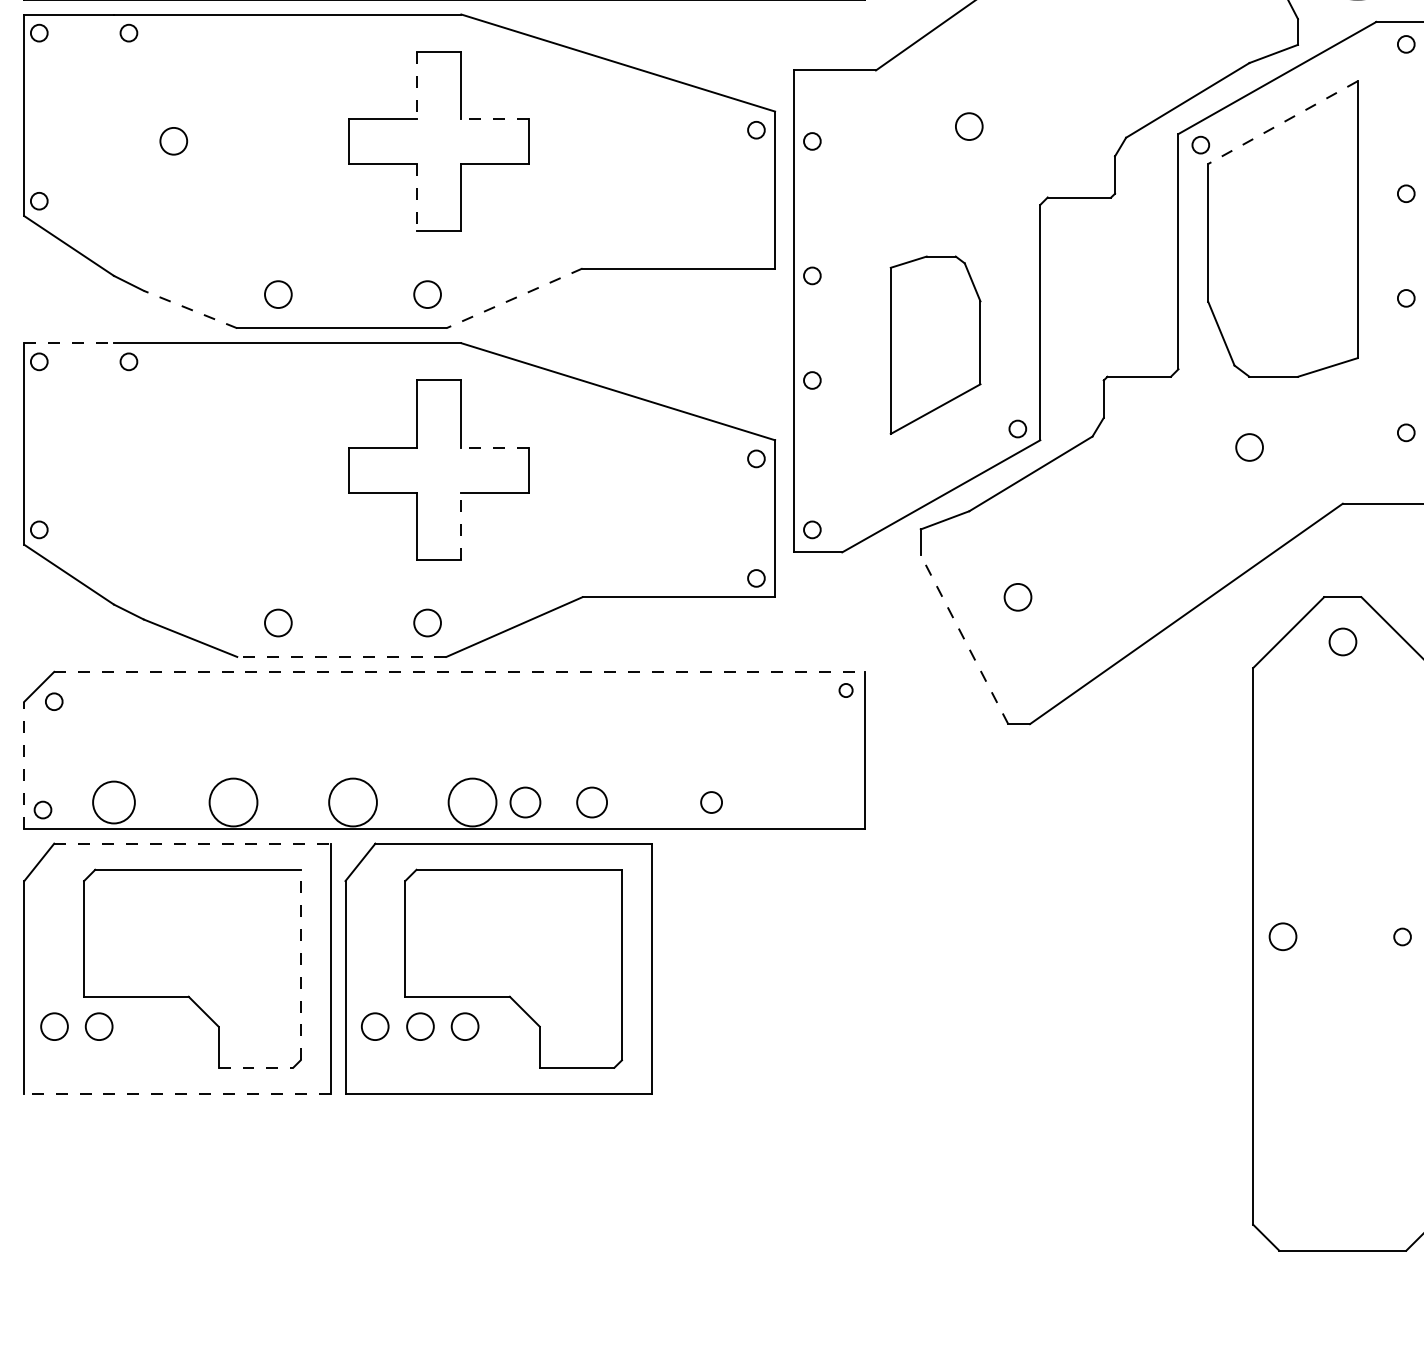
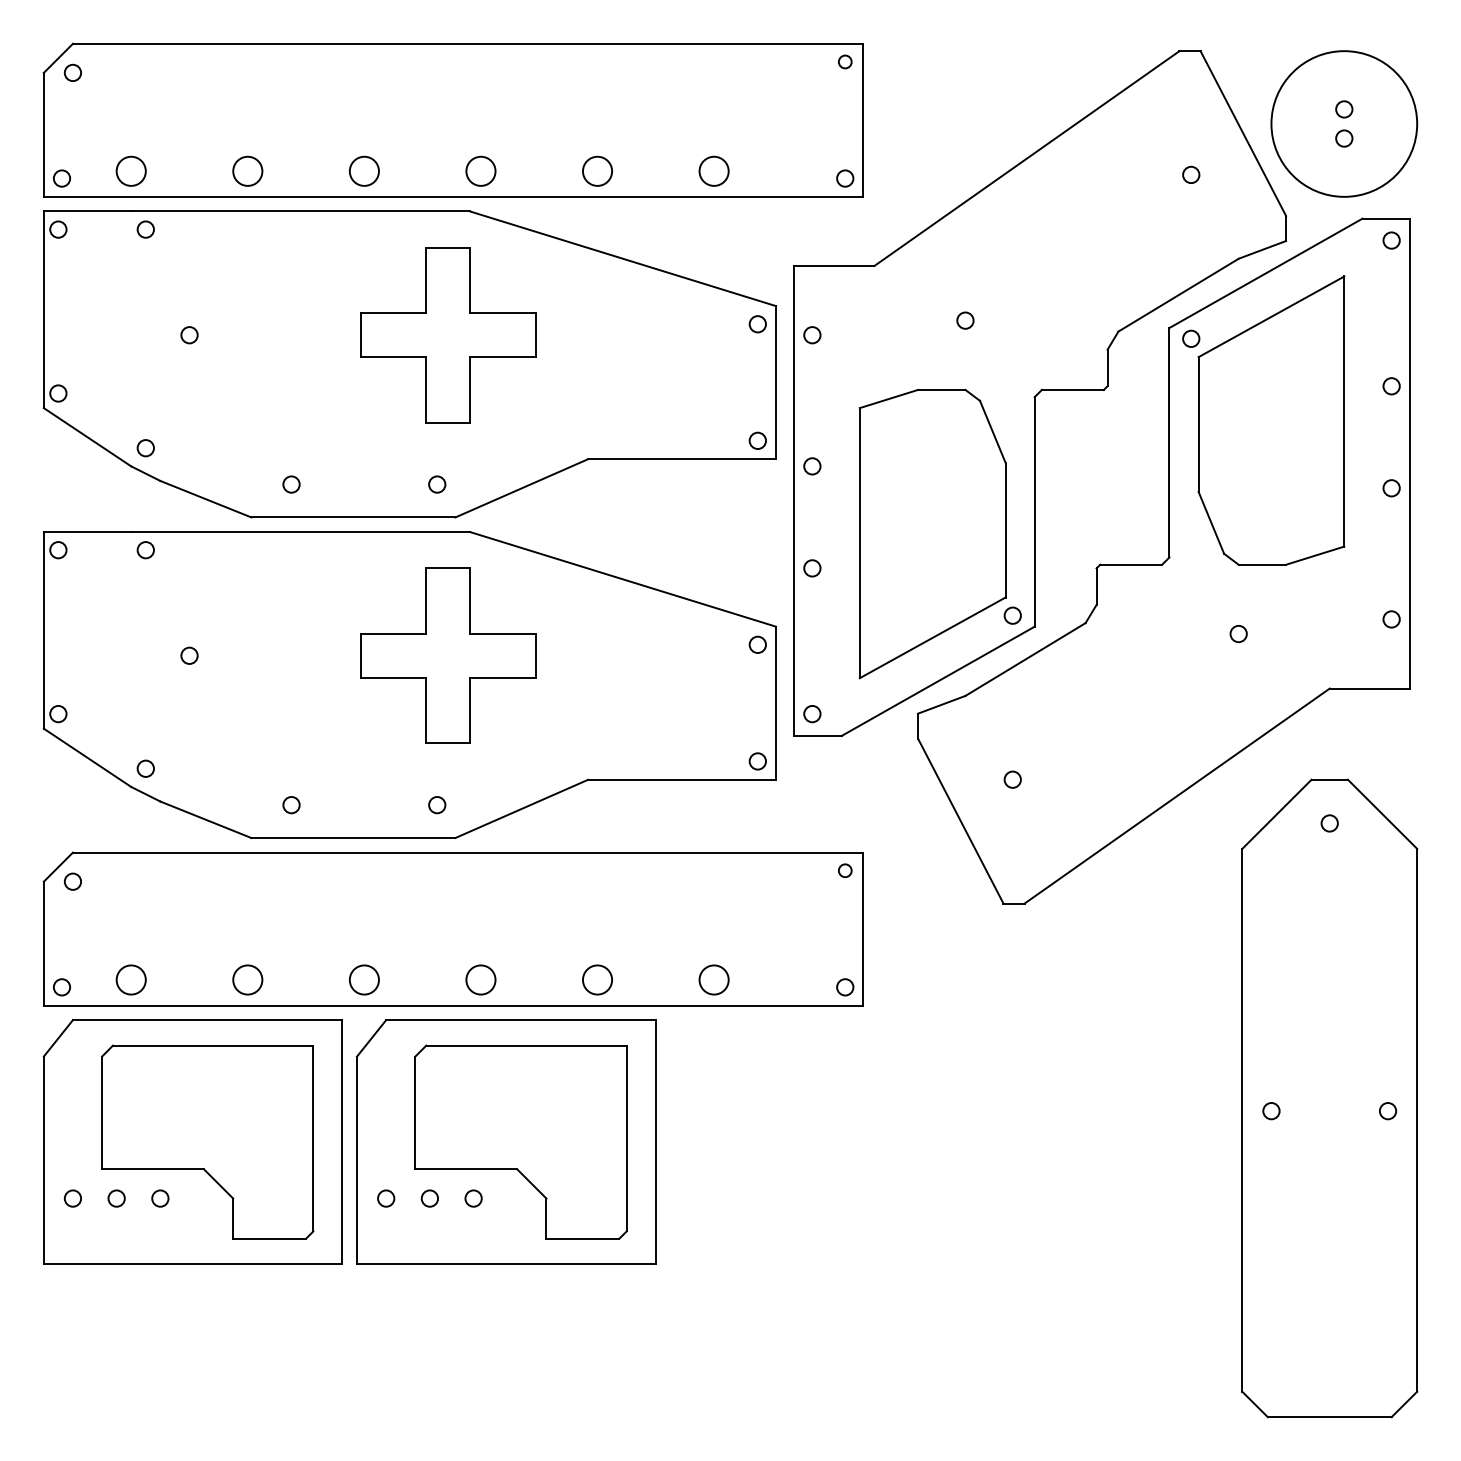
line: (416, 85) -> (426, 280), dashed -> solid
line: (494, 119) -> (502, 313), dashed -> solid
line: (1283, 123) -> (1271, 317), dashed -> solid
circle: (969, 126) -> (965, 320), size x0.62
circle: (173, 141) -> (189, 335), size x0.62
line: (416, 197) -> (426, 389), dashed -> solid
circle: (756, 249) -> (757, 440), added
circle: (128, 257) -> (145, 448), added
circle: (278, 294) -> (291, 484), size x0.62
circle: (428, 294) -> (437, 484), size x0.62
line: (514, 298) -> (521, 488), dashed -> solid
line: (190, 309) -> (205, 499), dashed -> solid
line: (69, 343) -> (87, 532), dashed -> solid
part: (935, 344) -> (932, 533), size x1.67
line: (494, 448) -> (502, 634), dashed -> solid
circle: (1249, 448) -> (1238, 634), size x0.62
circle: (173, 469) -> (189, 655), added
line: (461, 526) -> (470, 710), dashed -> solid
circle: (128, 585) -> (145, 768), added
circle: (1017, 596) -> (1012, 779), size x0.62
circle: (278, 623) -> (291, 805), size x0.62
circle: (428, 623) -> (437, 805), size x0.62
line: (964, 640) -> (960, 821), dashed -> solid
circle: (1342, 642) -> (1329, 823), size x0.62
line: (340, 657) -> (352, 838), dashed -> solid
line: (459, 671) -> (468, 852), dashed -> solid
line: (24, 765) -> (43, 943), dashed -> solid
circle: (113, 802) -> (130, 979), size x0.71
circle: (233, 802) -> (247, 979), size x0.62
circle: (352, 802) -> (363, 979), size x0.62
circle: (472, 802) -> (480, 979), size x0.62
circle: (525, 802) -> (532, 979), removed
circle: (710, 802) -> (713, 979), size x1.43
circle: (846, 810) -> (845, 987), added
line: (192, 844) -> (207, 1020), dashed -> solid
circle: (1283, 937) -> (1271, 1111), size x0.62
line: (300, 965) -> (313, 1138), dashed -> solid
circle: (53, 1026) -> (72, 1198), size x0.62
circle: (98, 1026) -> (116, 1198), size x0.62
circle: (143, 1026) -> (160, 1198), added
circle: (375, 1026) -> (386, 1198), size x0.62
circle: (419, 1026) -> (429, 1198), size x0.62
circle: (464, 1026) -> (473, 1198), size x0.62
line: (256, 1067) -> (270, 1238), dashed -> solid
line: (176, 1094) -> (192, 1264), dashed -> solid

